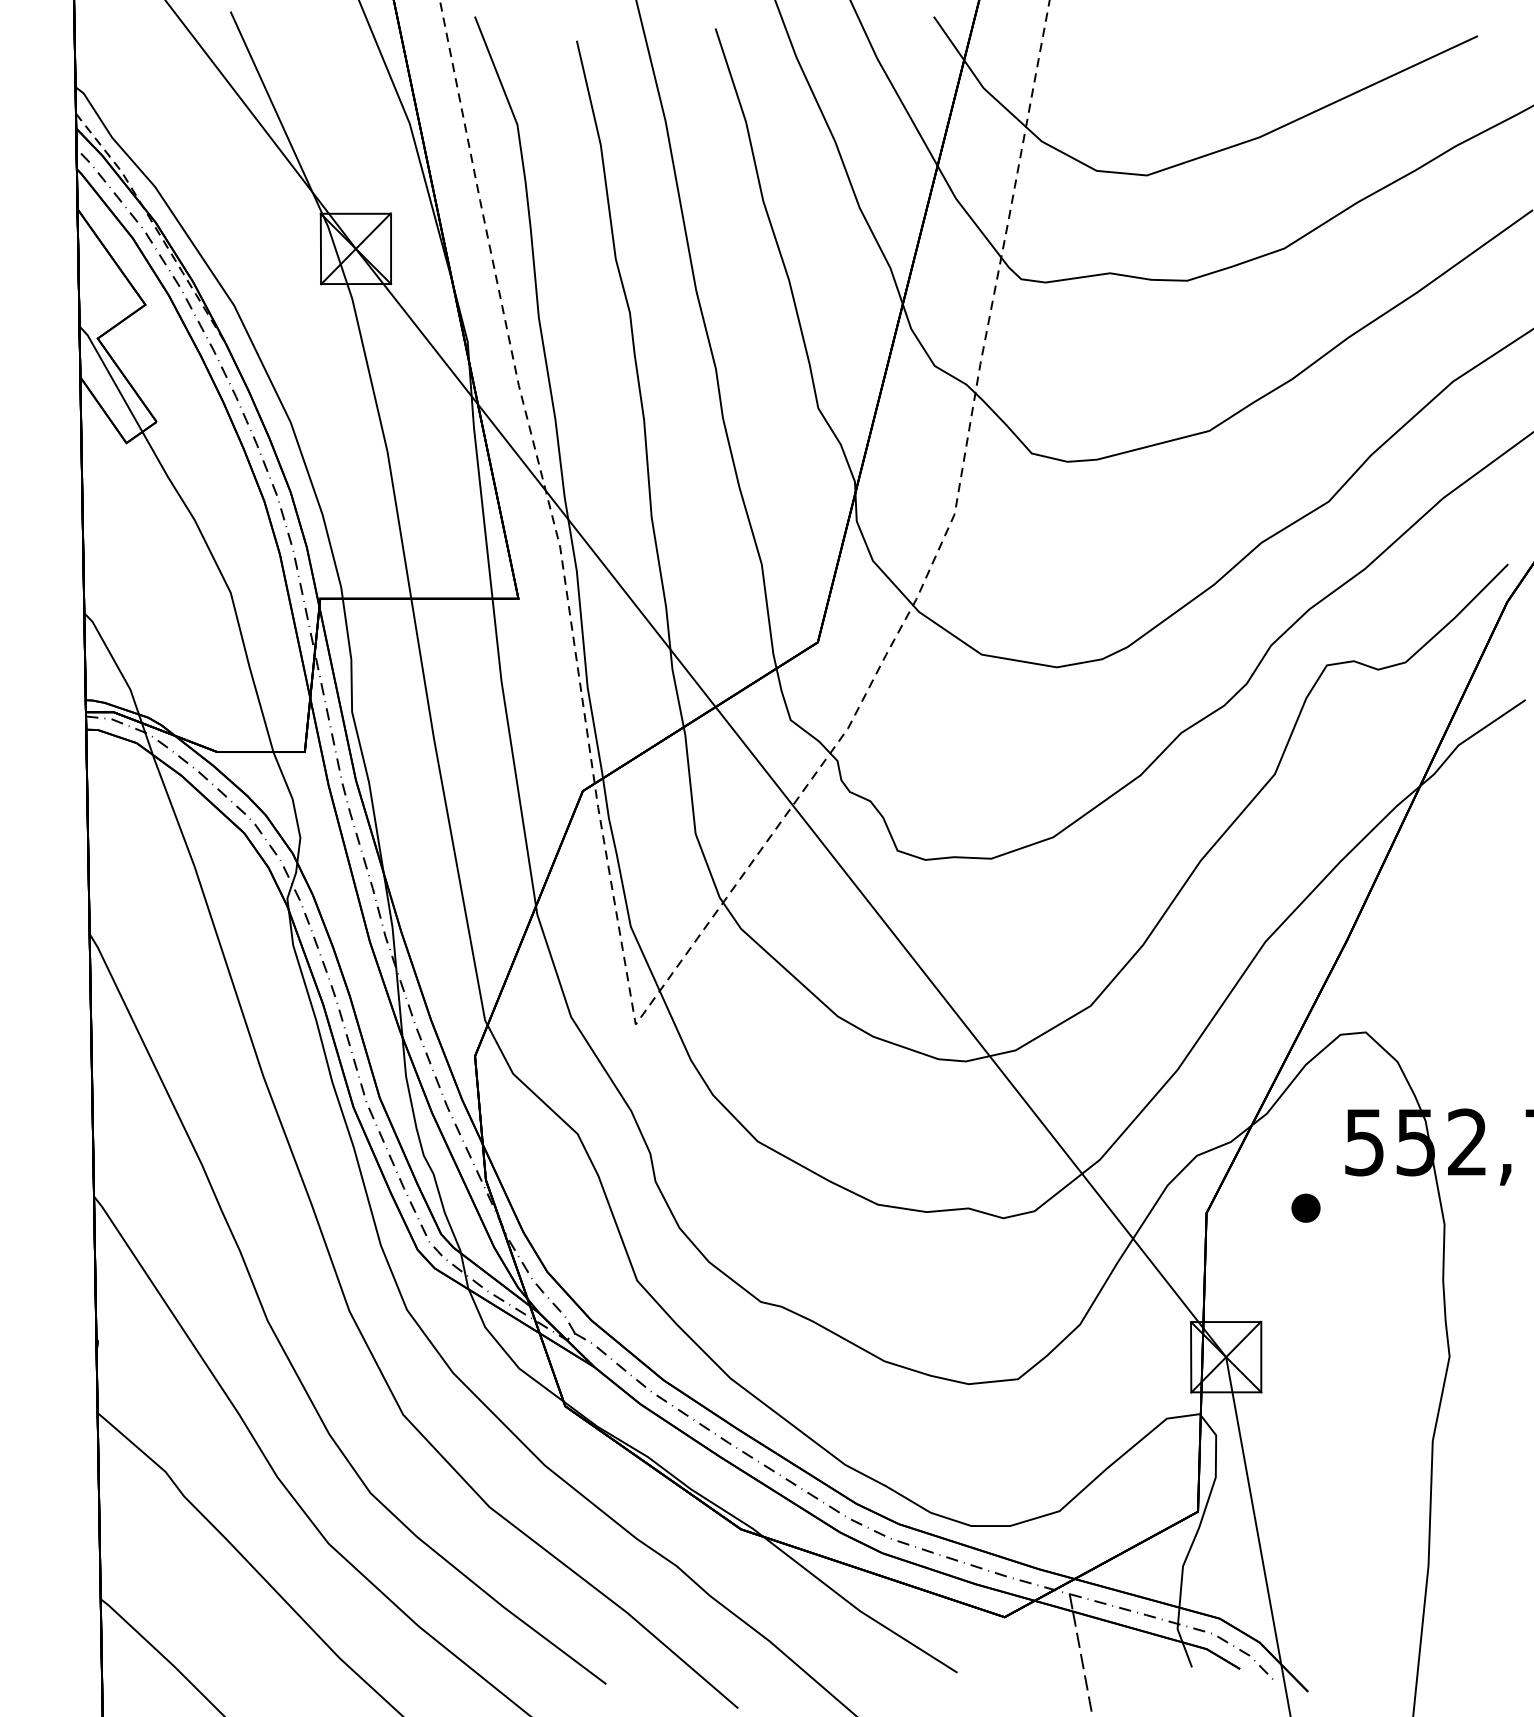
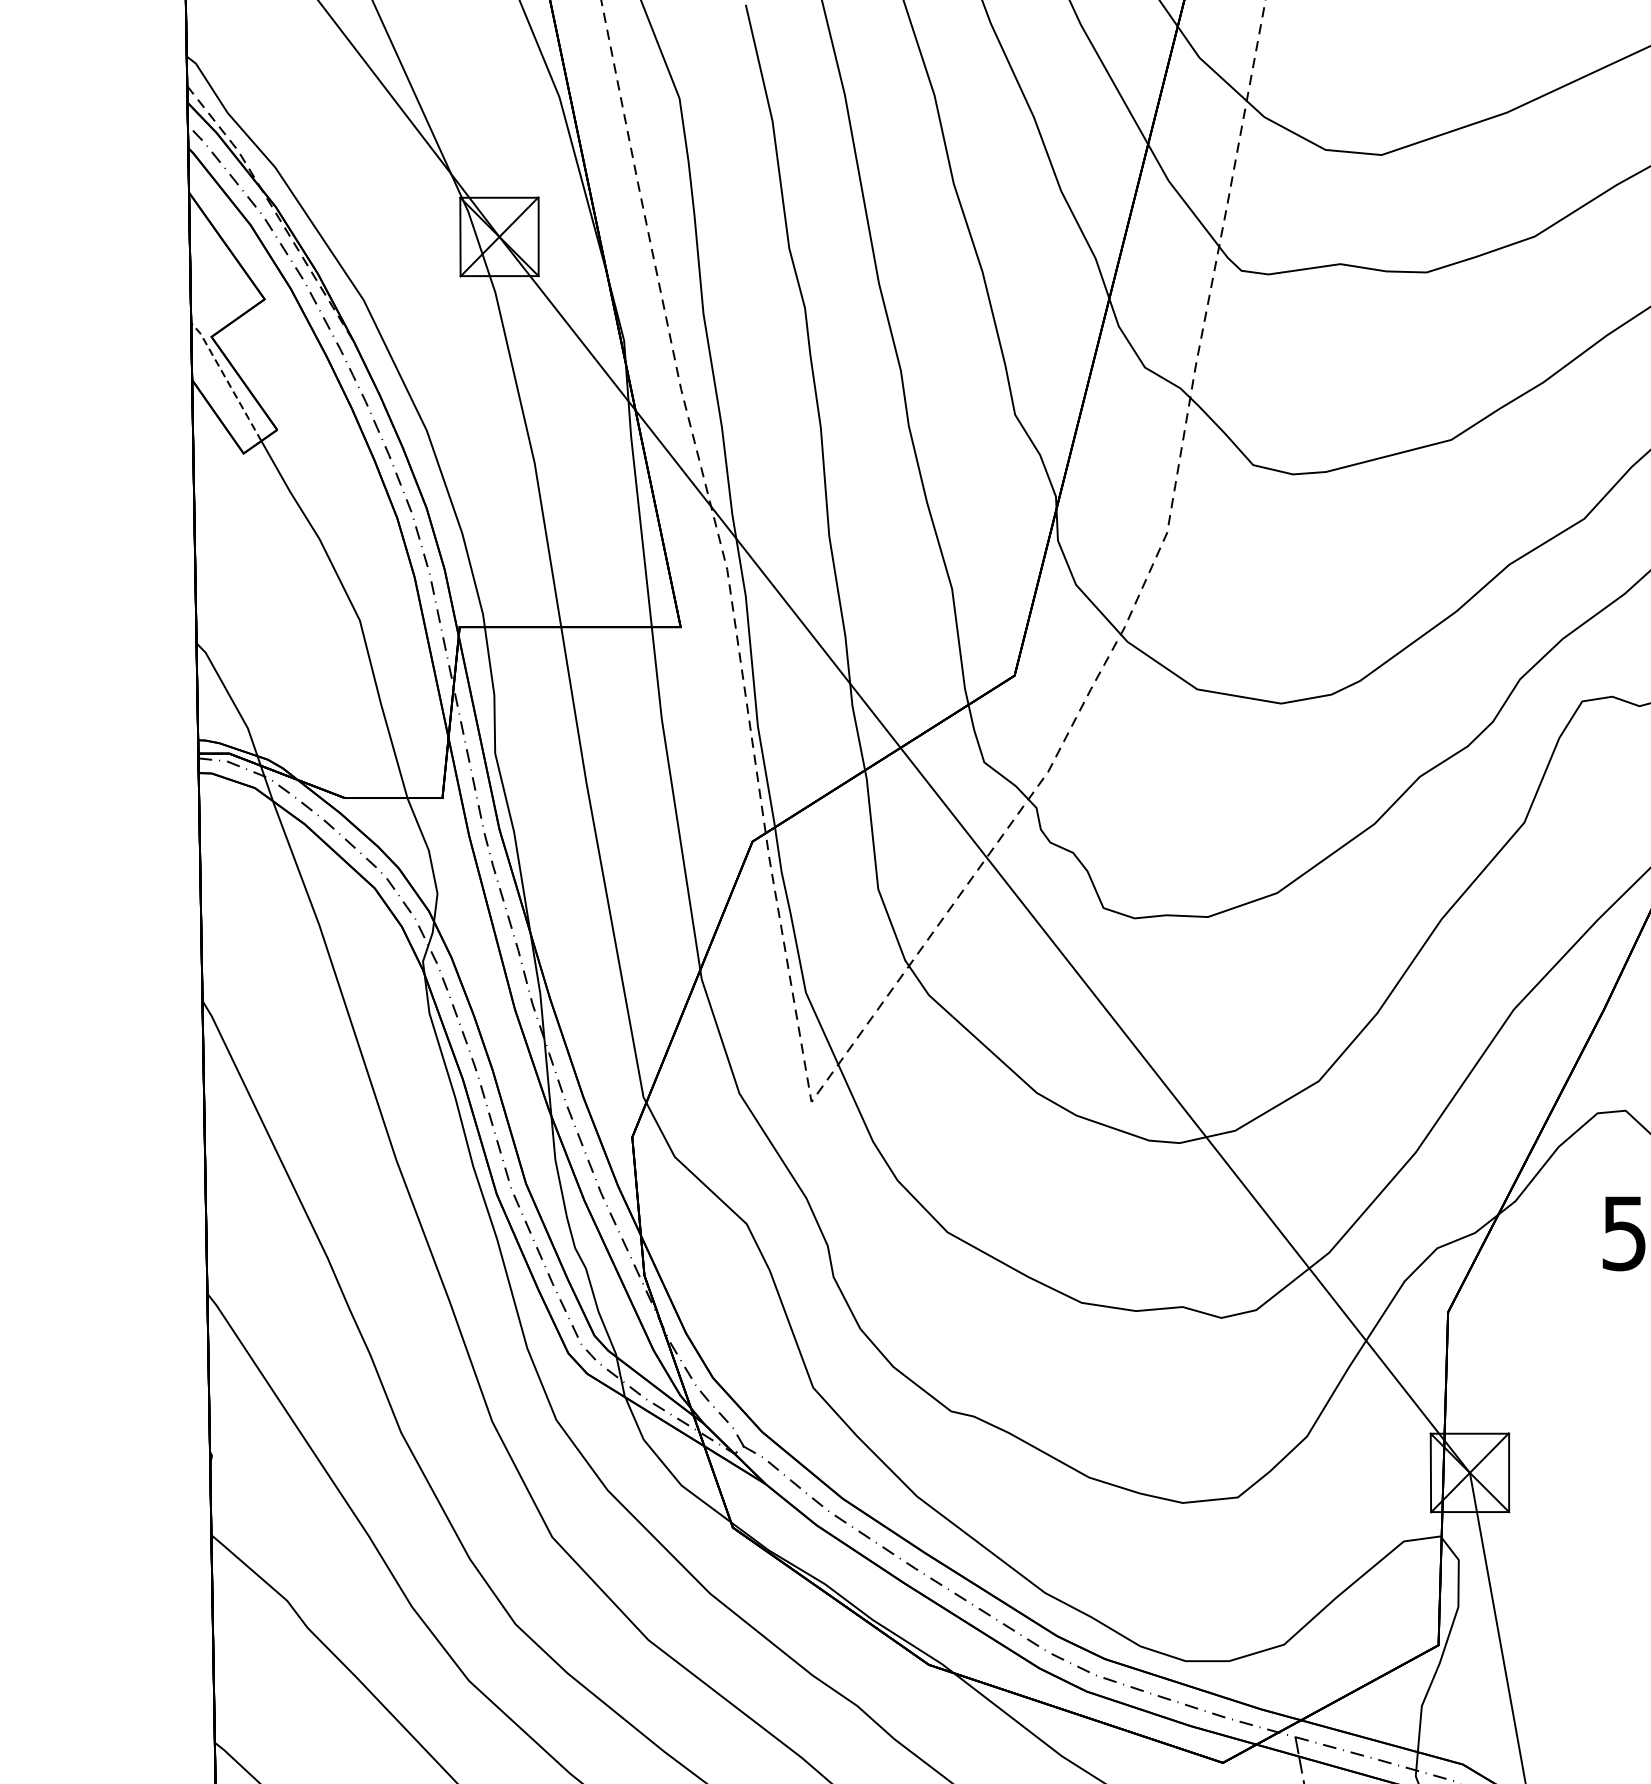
line: (111, 377) -> (226, 380), solid -> dashed
part: (1305, 1207) -> (1558, 1305), removed

